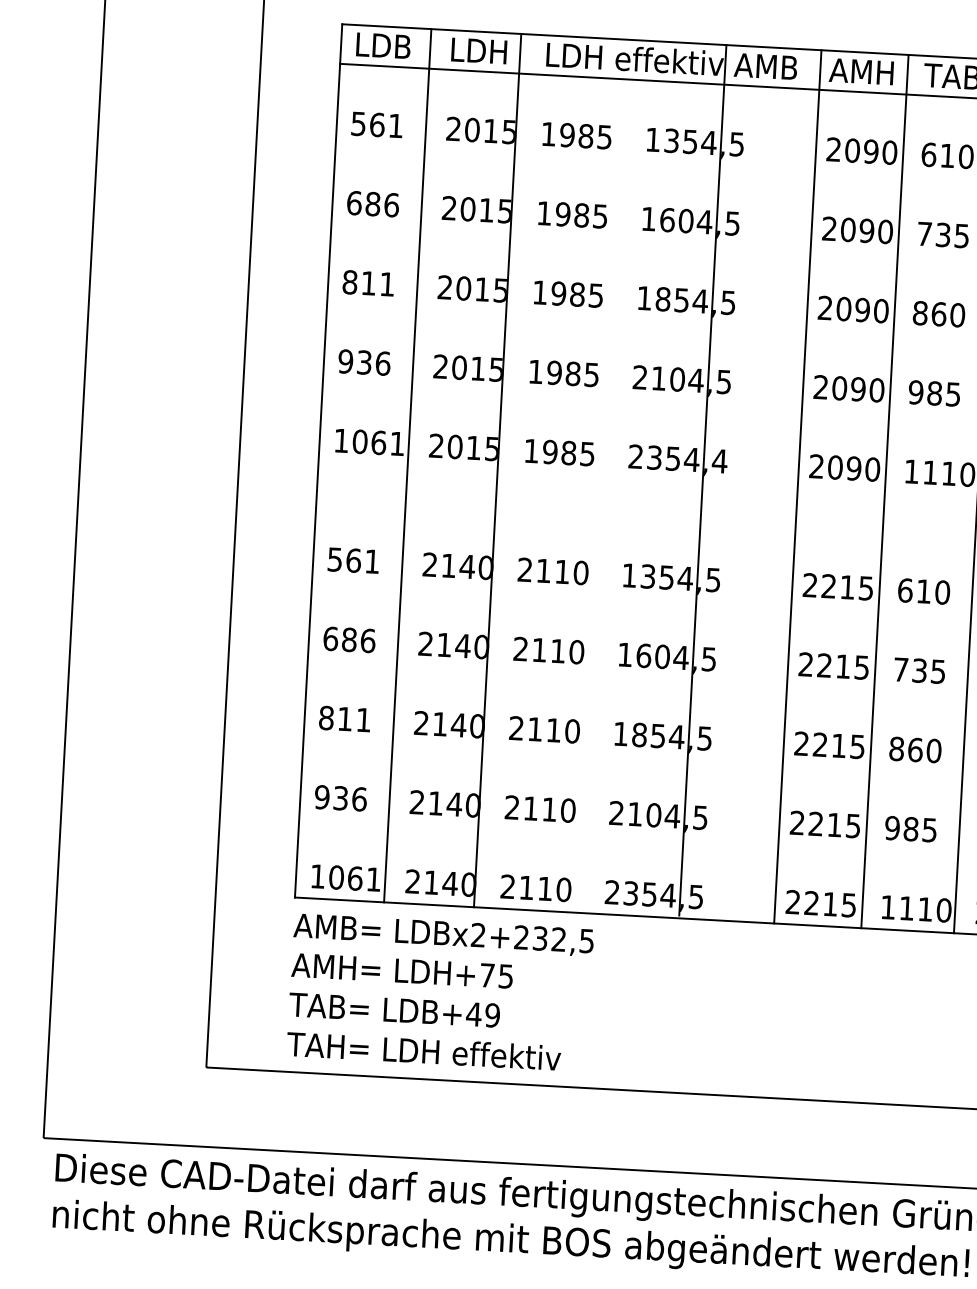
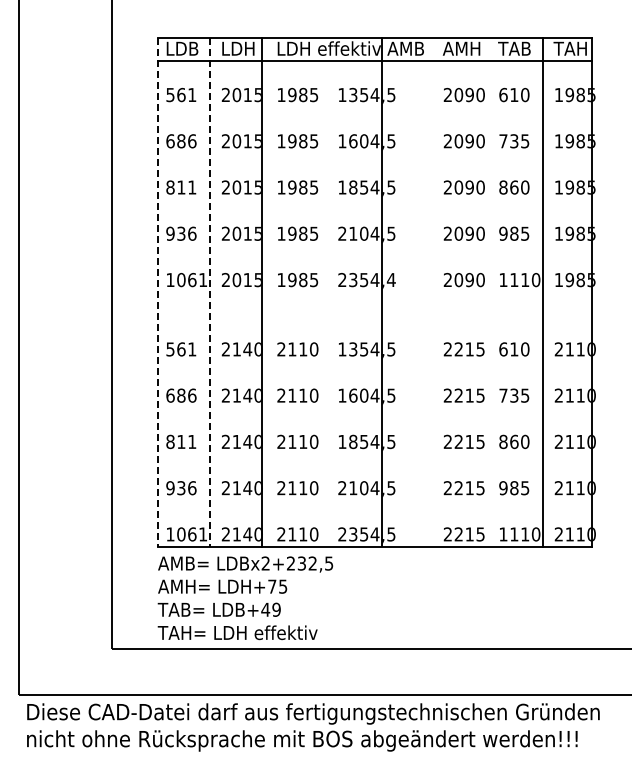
line: (318, 460) -> (157, 292), solid -> dashed
line: (407, 465) -> (209, 292), solid -> dashed
line: (797, 486) -> (437, 292), removed
line: (885, 491) -> (488, 292), removed

